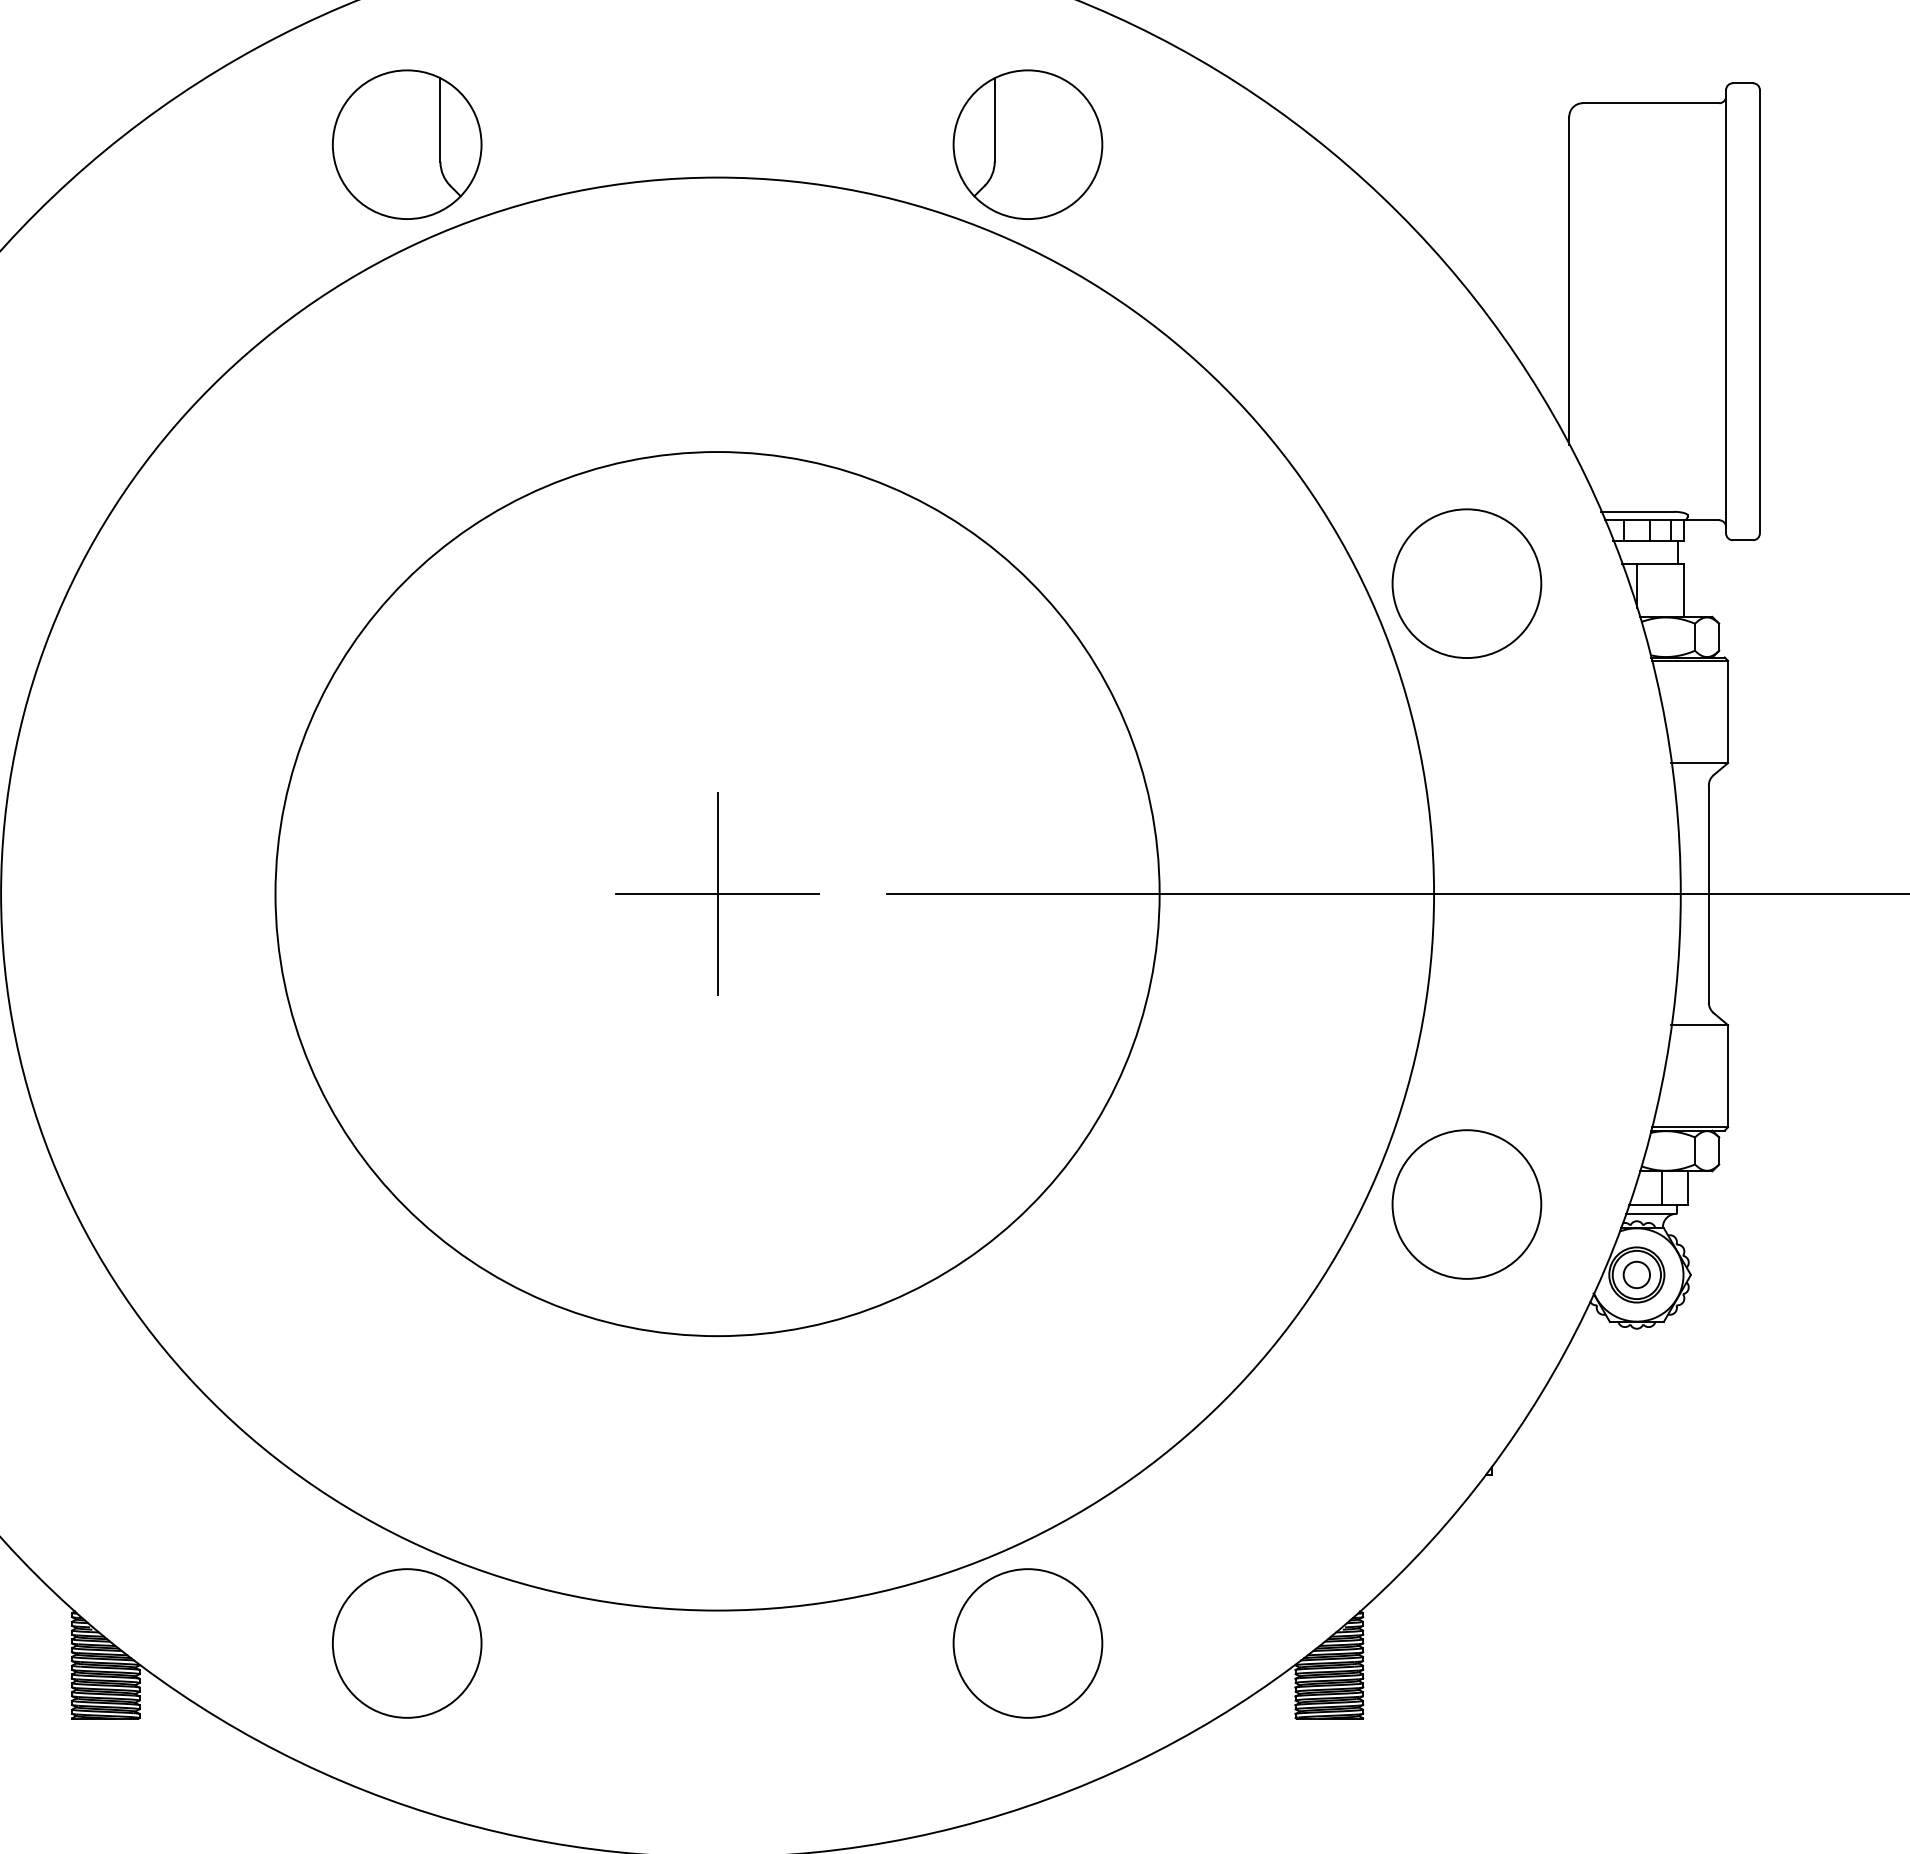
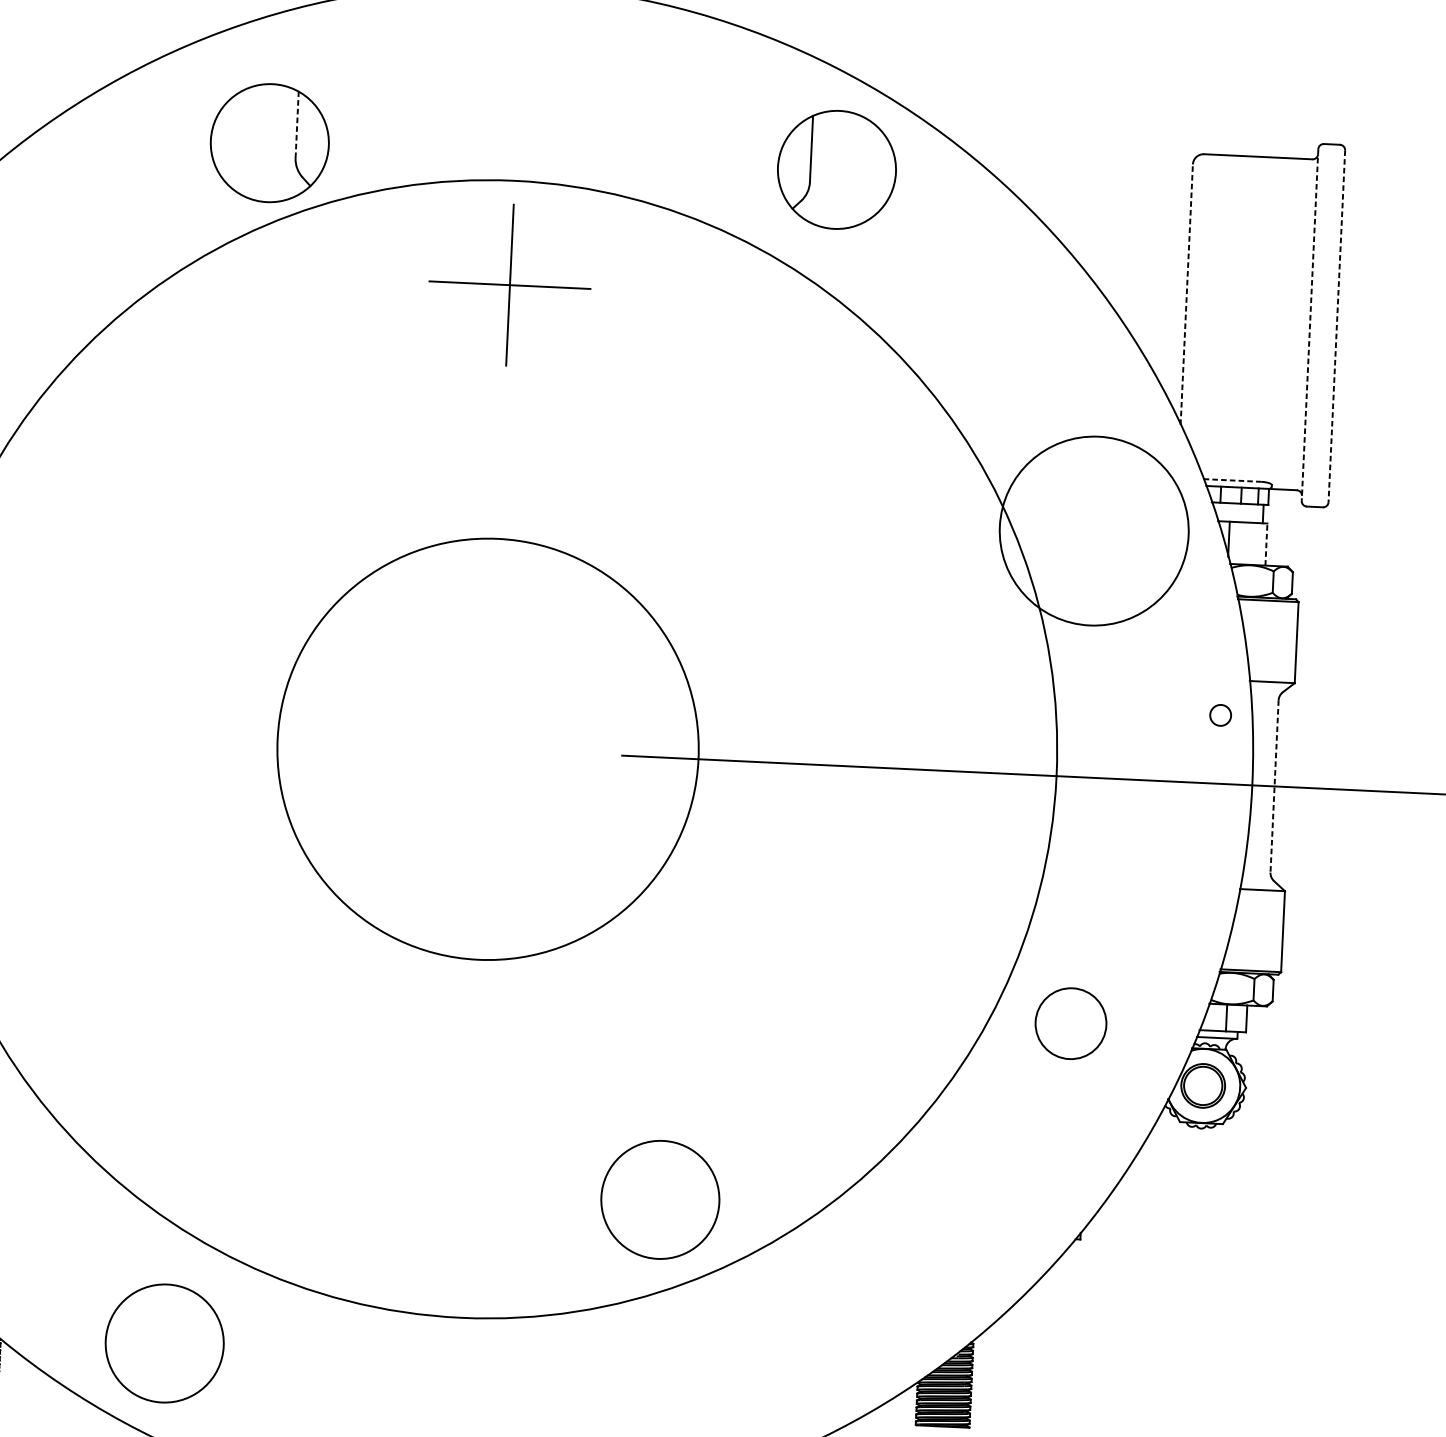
line: (440, 120) -> (297, 125), solid -> dashed
part: (1027, 144) -> (836, 169), moved
line: (1569, 280) -> (1186, 294), solid -> dashed
line: (1726, 311) -> (1310, 324), solid -> dashed
line: (1759, 311) -> (1336, 326), solid -> dashed
line: (1638, 511) -> (1233, 480), solid -> dashed
circle: (1466, 583) -> (1093, 530), size x1.6
line: (1684, 590) -> (1266, 544), solid -> dashed
part: (717, 893) -> (509, 284), moved
circle: (717, 894) -> (488, 749), size x0.6
line: (1708, 894) -> (1274, 786), solid -> dashed
circle: (1466, 1204) -> (1070, 1023), size x0.6
circle: (1636, 1274) -> (1220, 715), moved
circle: (407, 1643) -> (164, 1343), moved
circle: (1027, 1643) -> (660, 1199), moved

